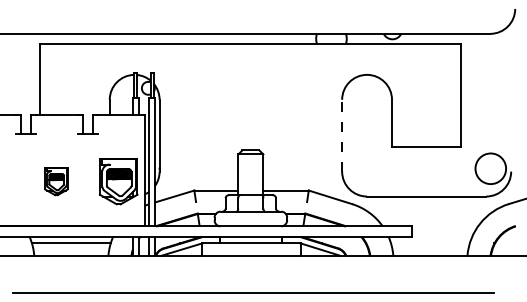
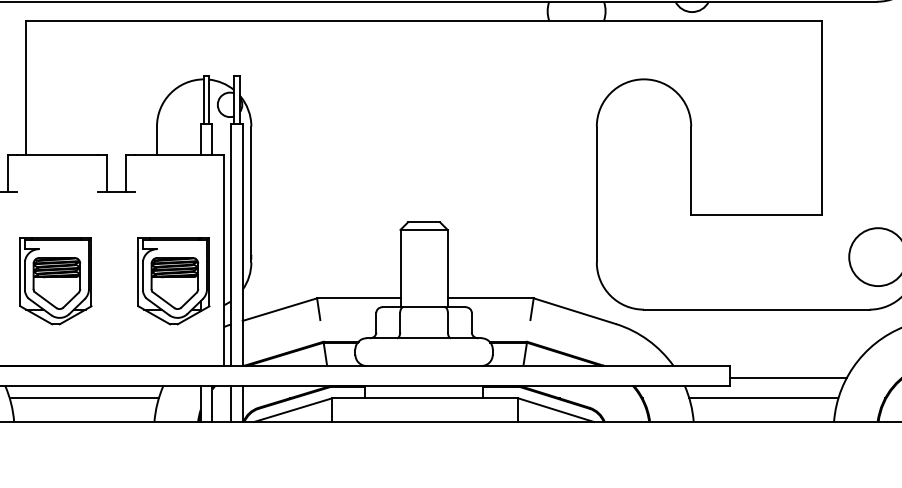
line: (342, 135) -> (597, 194), dashed -> solid
part: (56, 181) -> (56, 281), size x1.67
line: (443, 232) -> (788, 377), added
line: (430, 243) -> (764, 398), added

